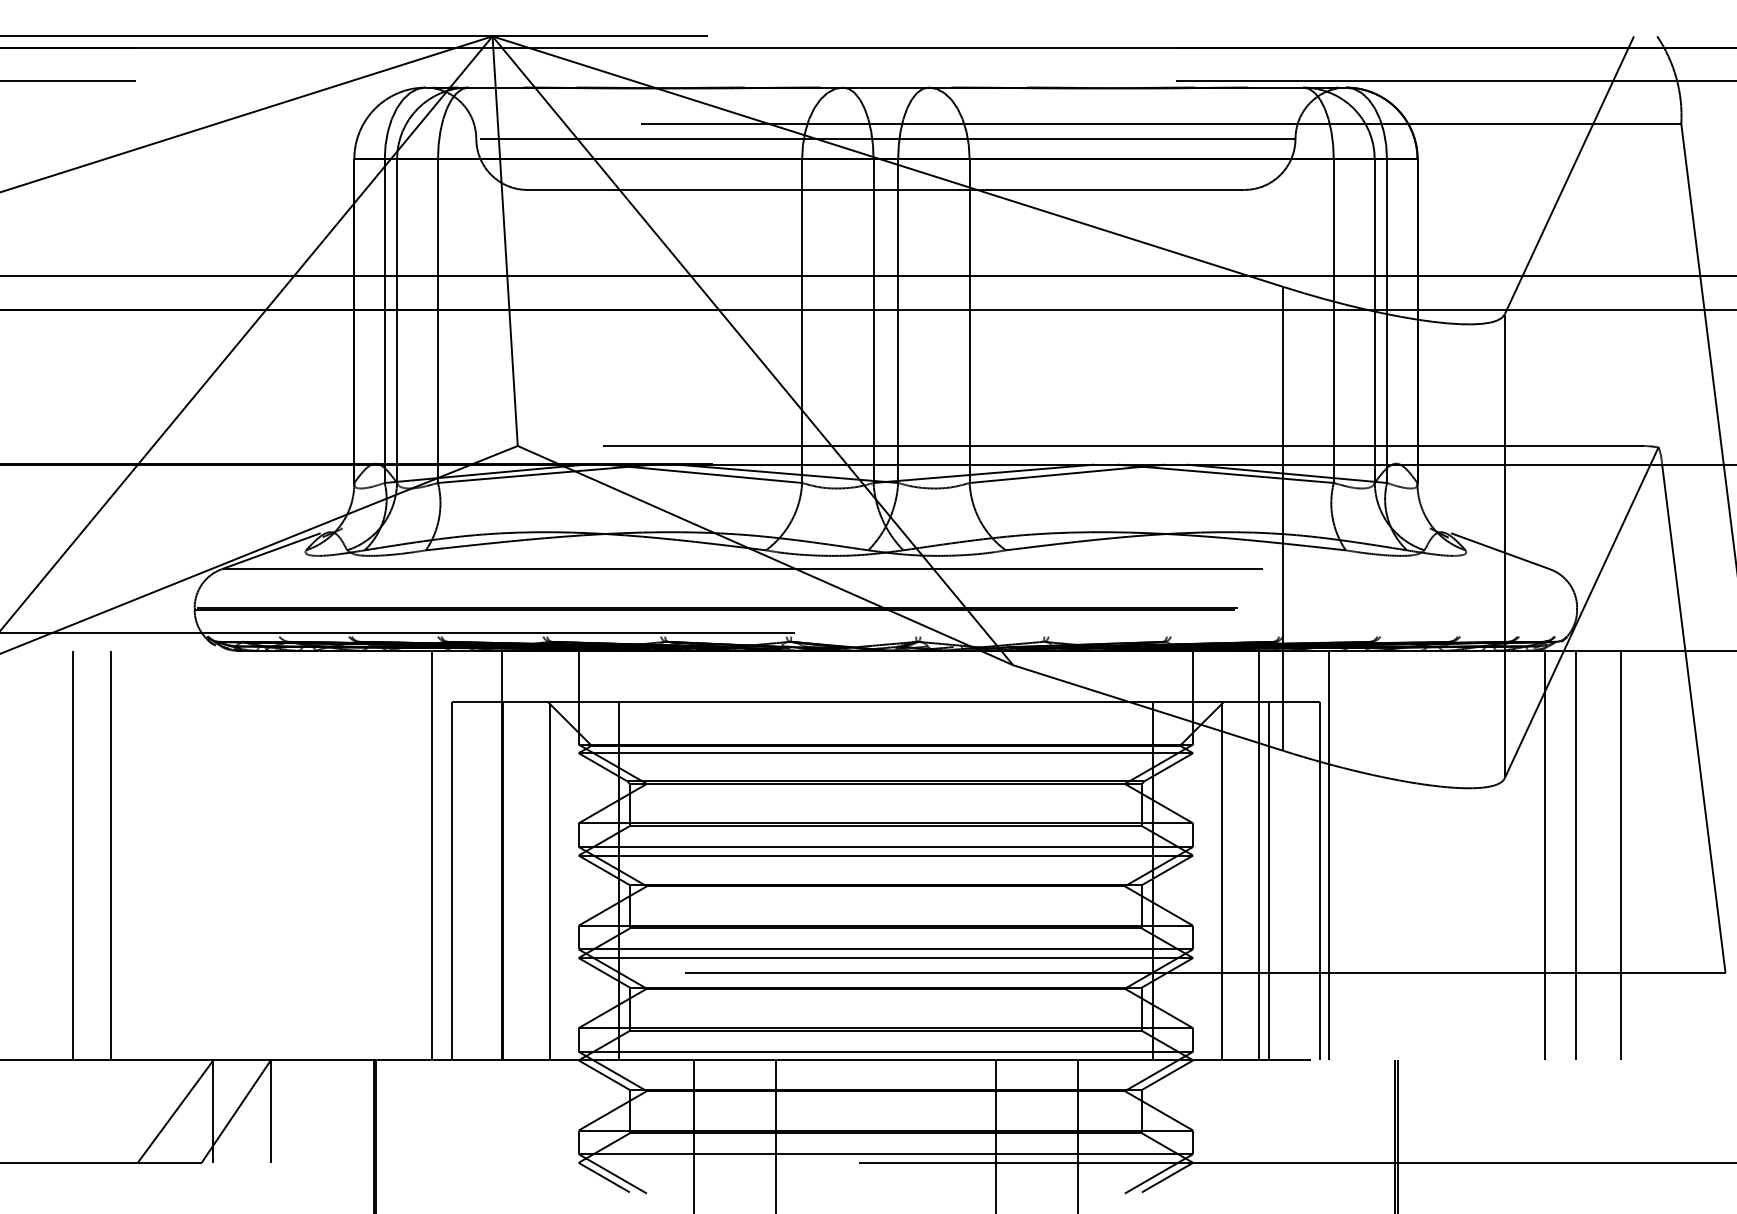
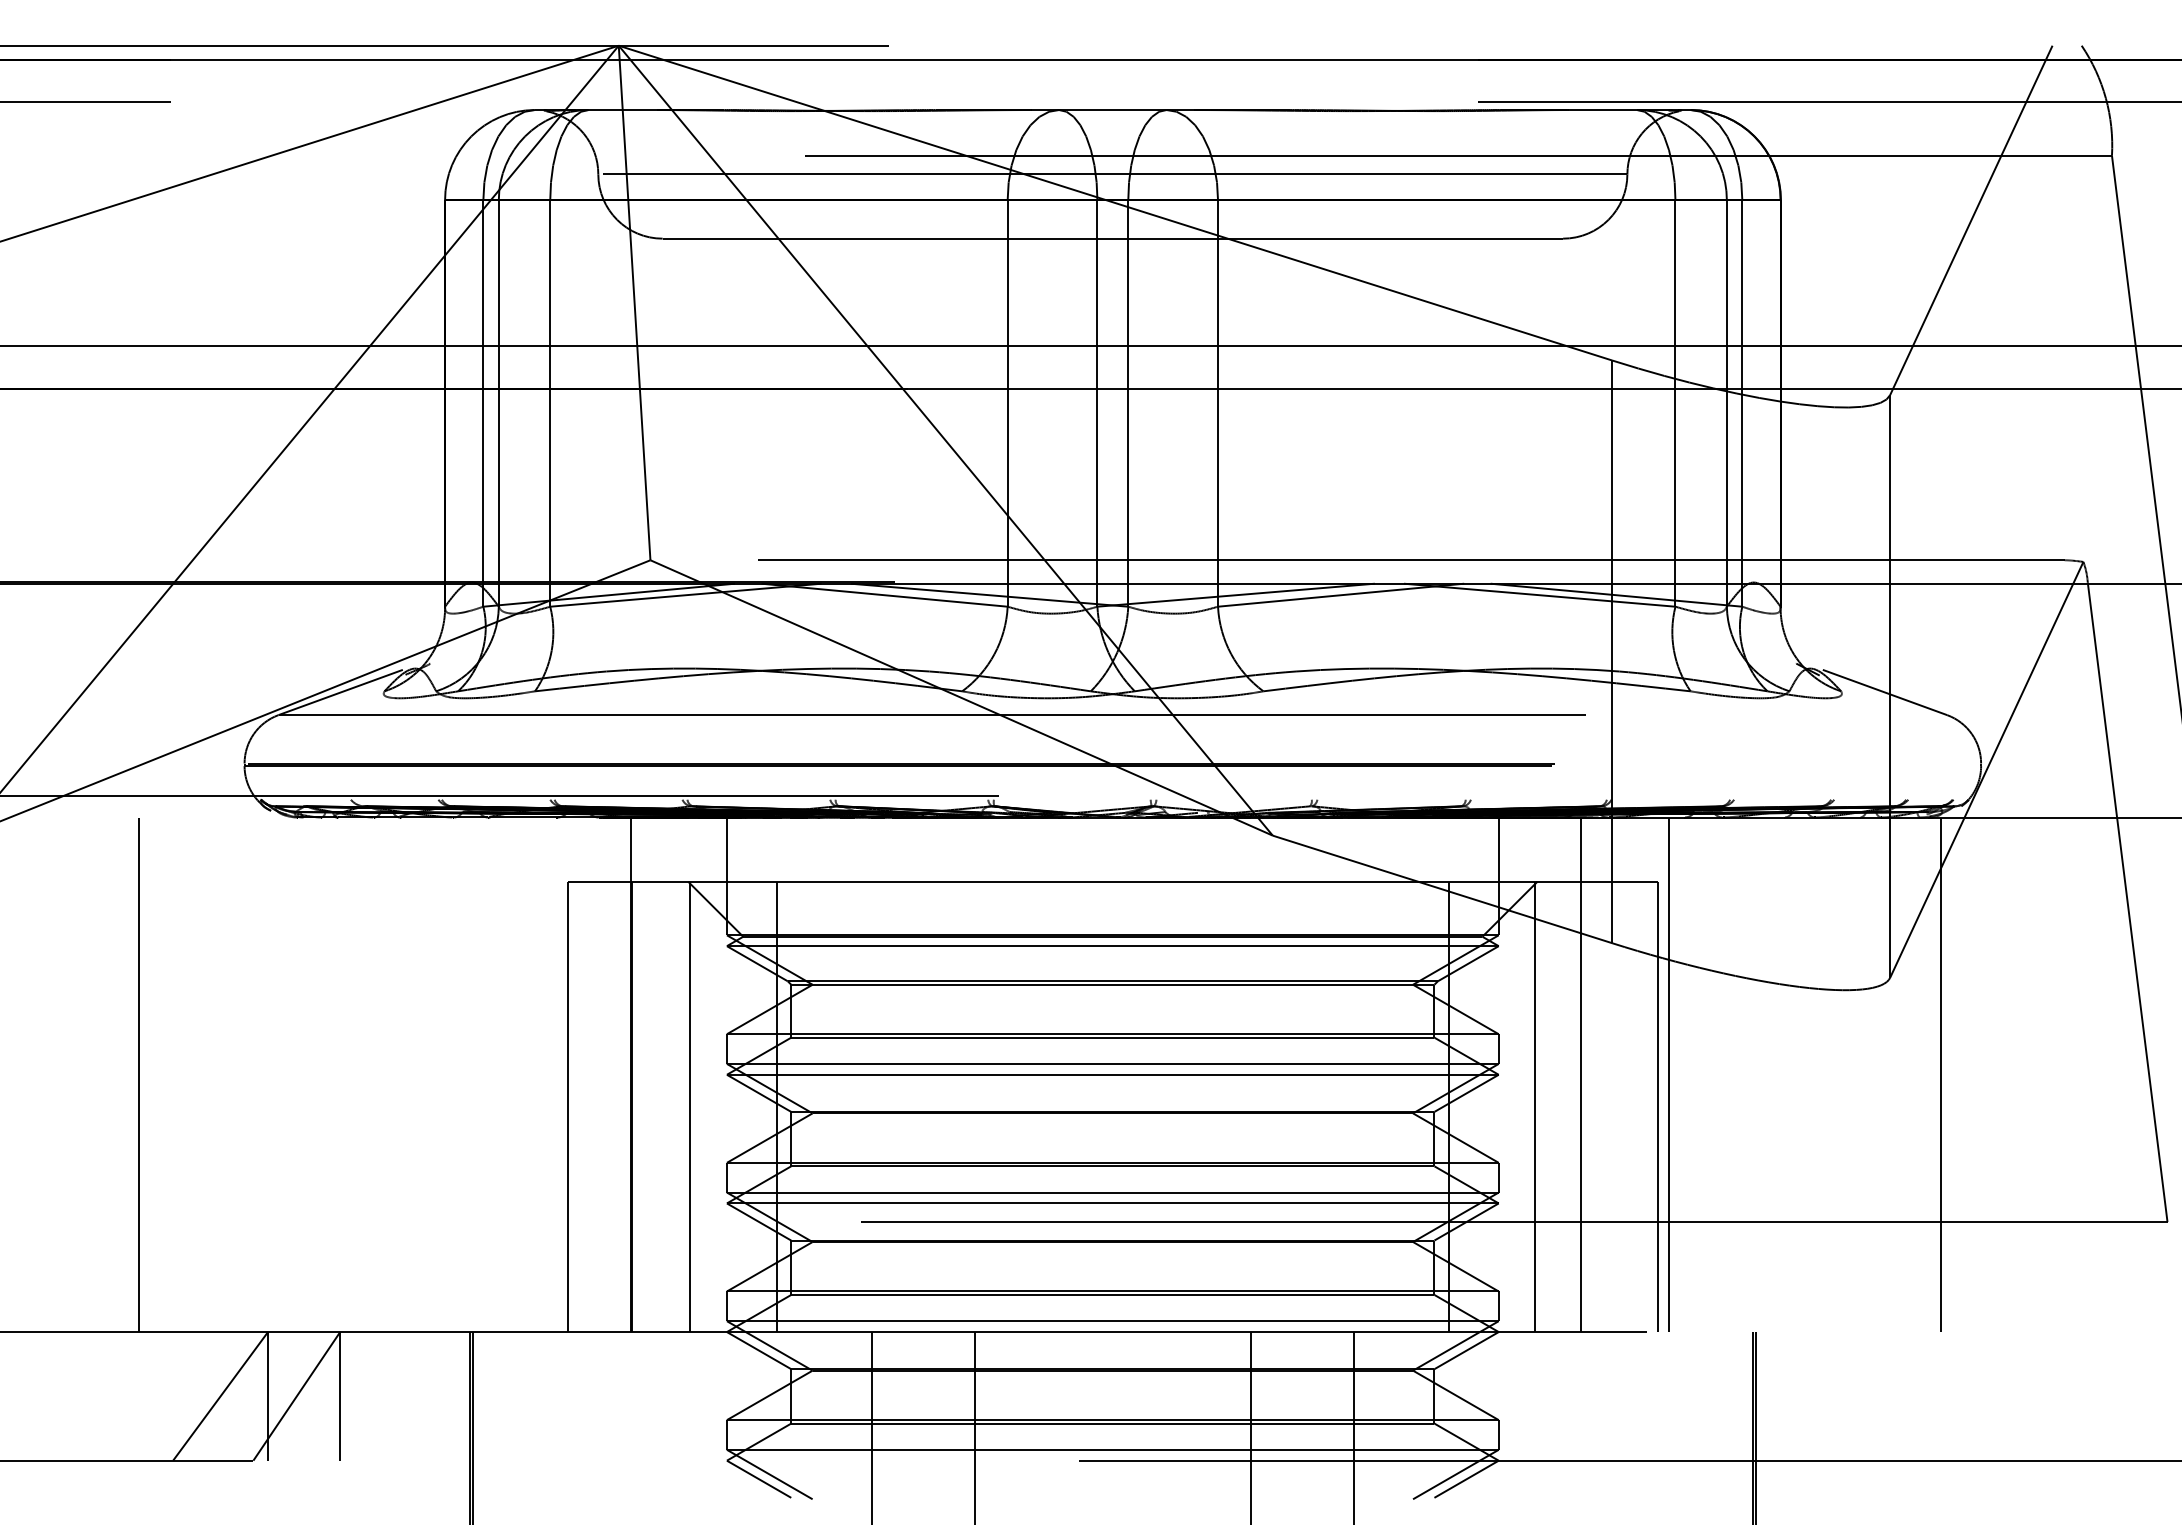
line: (73, 855) -> (92, 1074), removed
line: (431, 855) -> (542, 1074), removed
line: (1576, 855) -> (1980, 1074), removed
line: (1621, 855) -> (2036, 1074), removed
line: (1268, 880) -> (1593, 1106), removed

